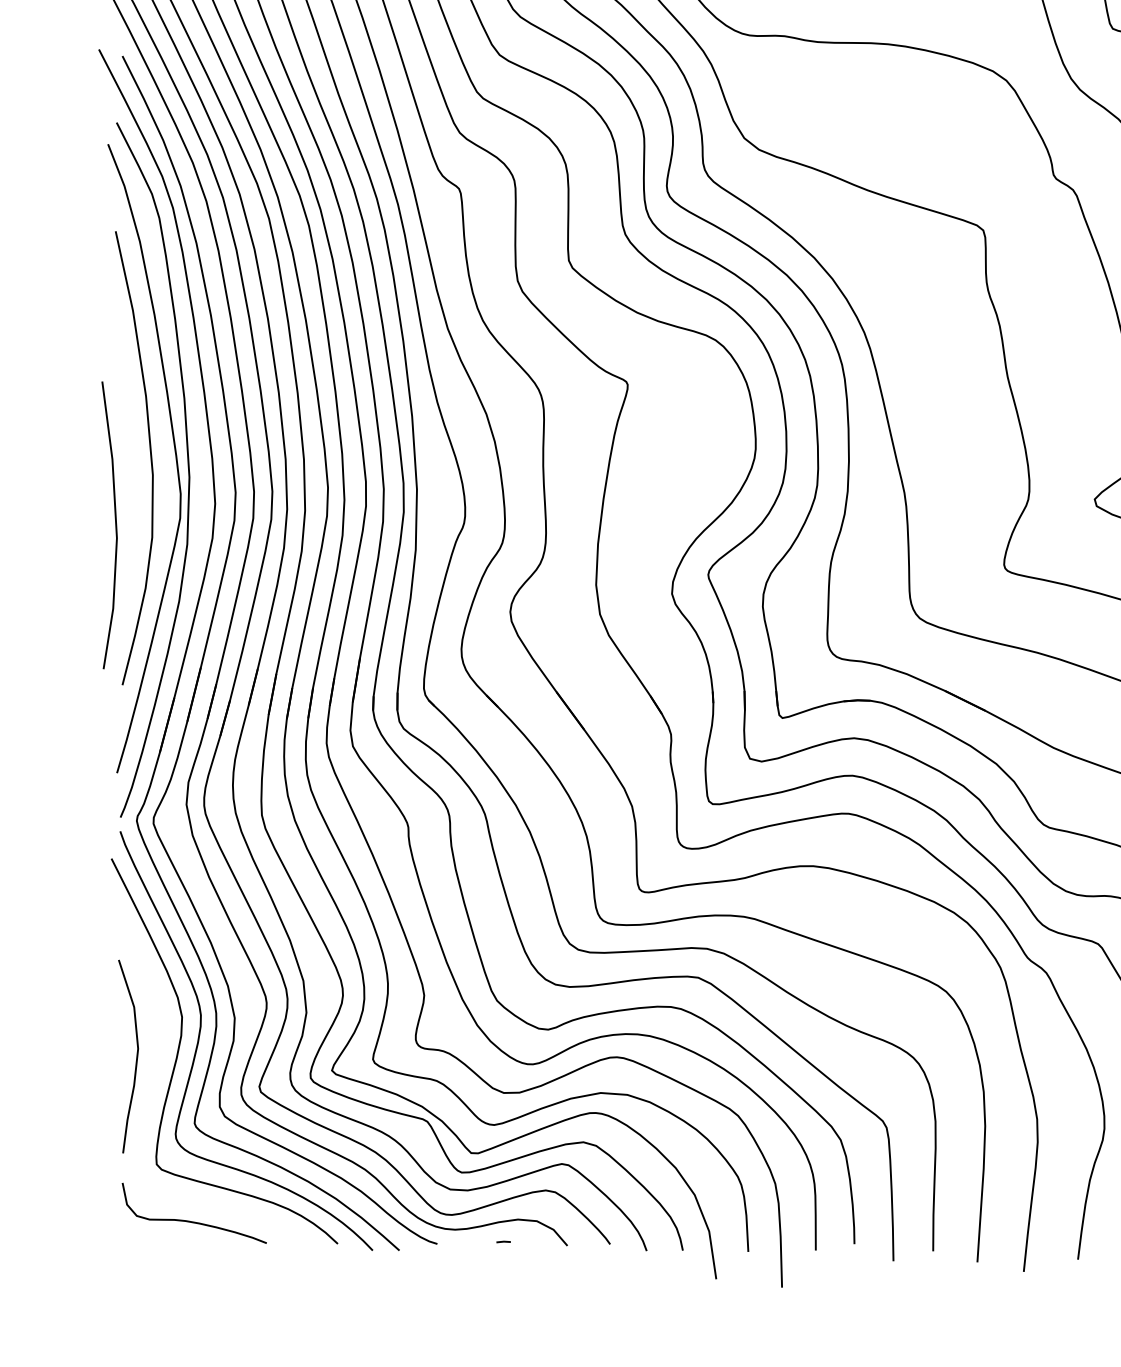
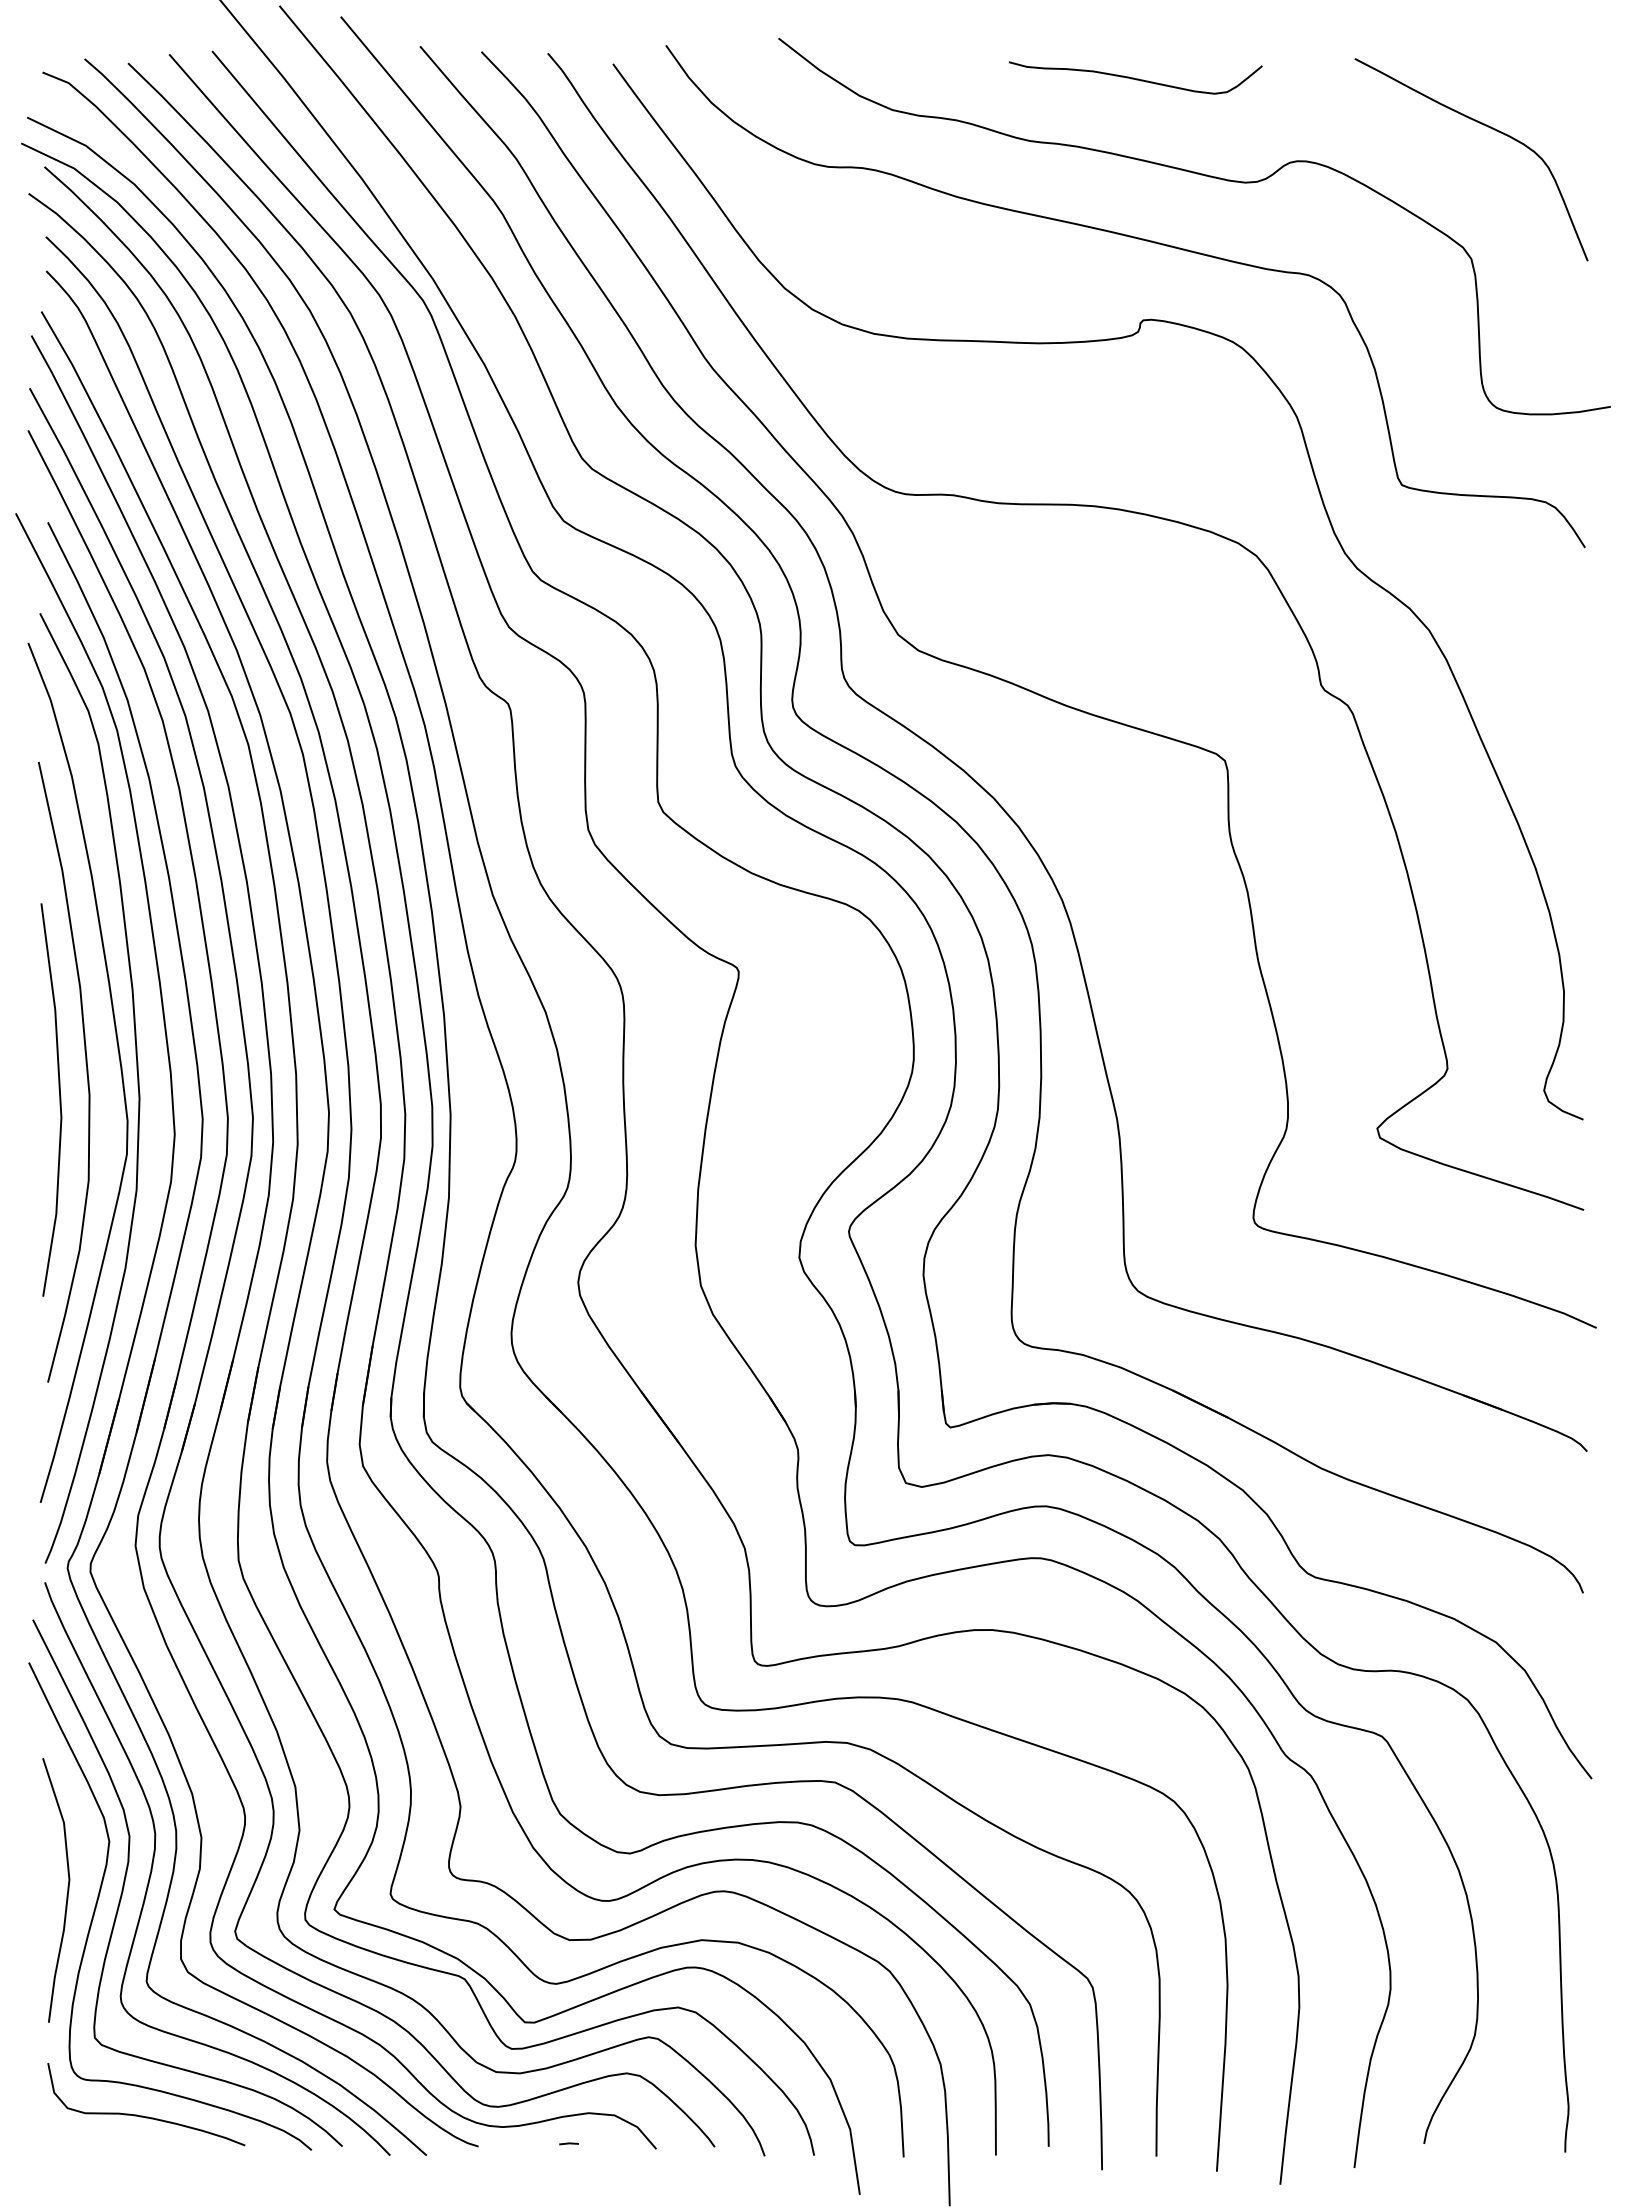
line: (115, 524) -> (59, 1099), moved
curve: (161, 1055) -> (101, 1889), added

